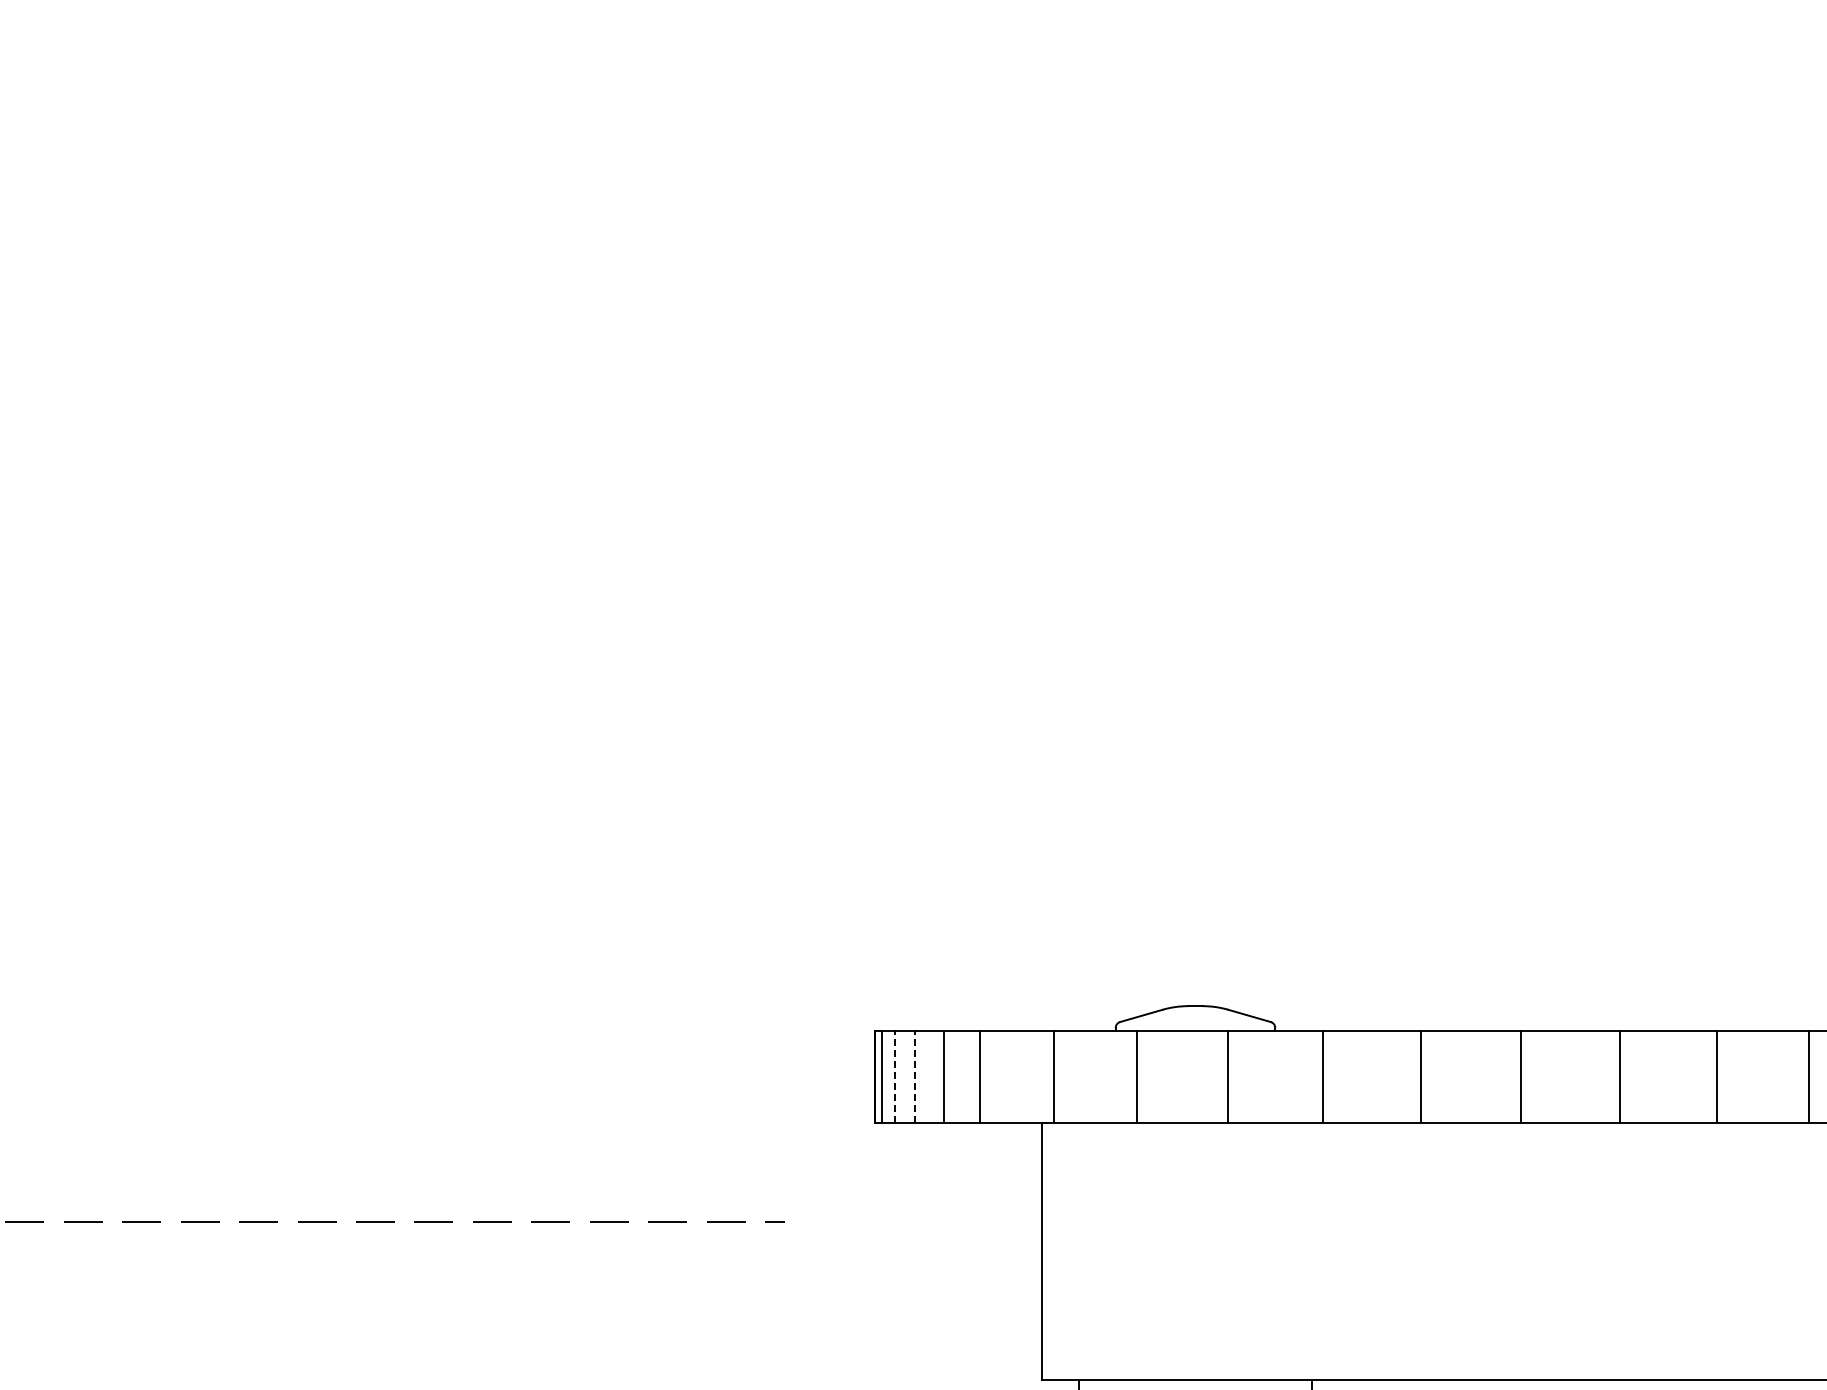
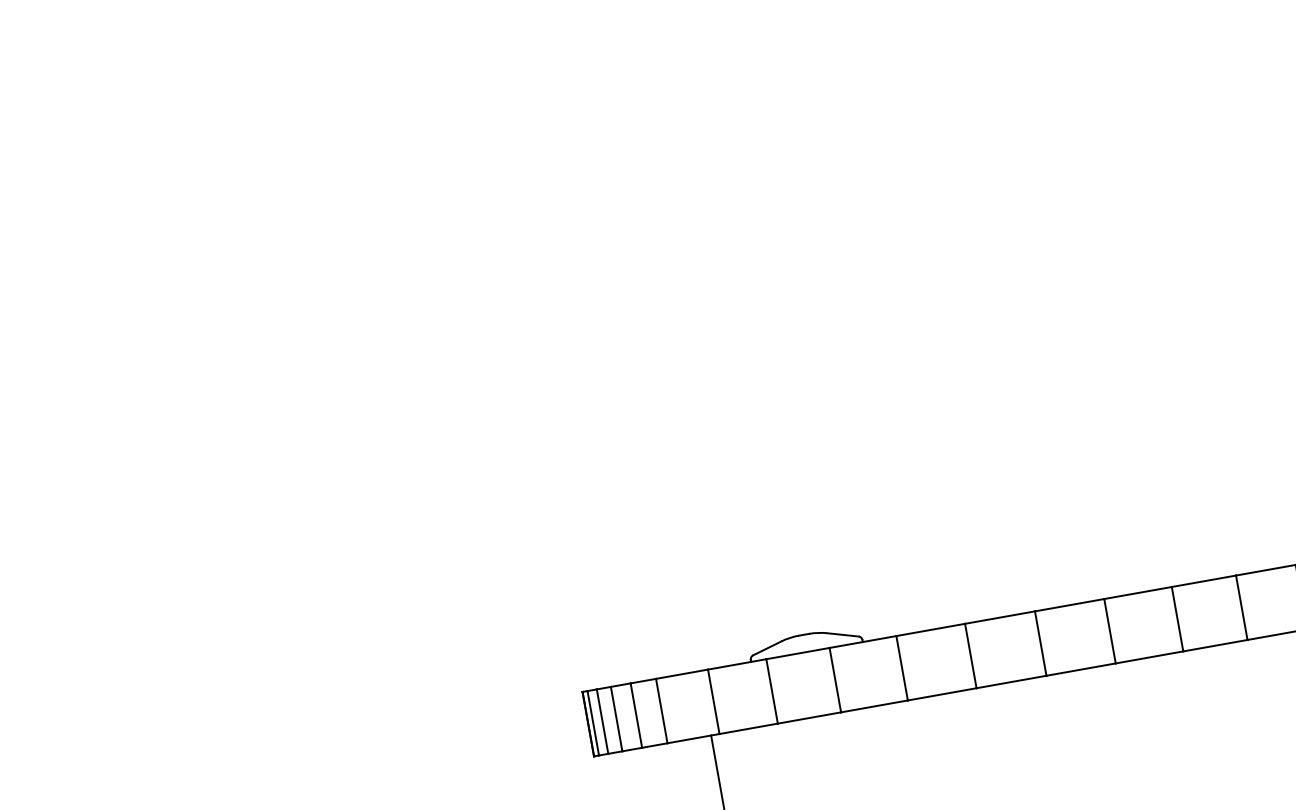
line: (895, 1076) -> (602, 721), dashed -> solid
line: (915, 1076) -> (616, 718), dashed -> solid

